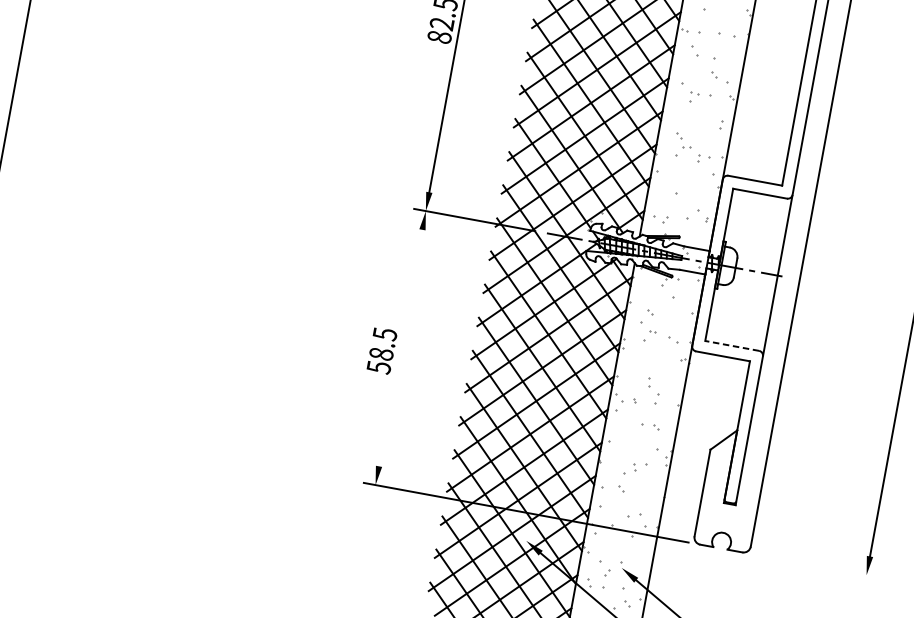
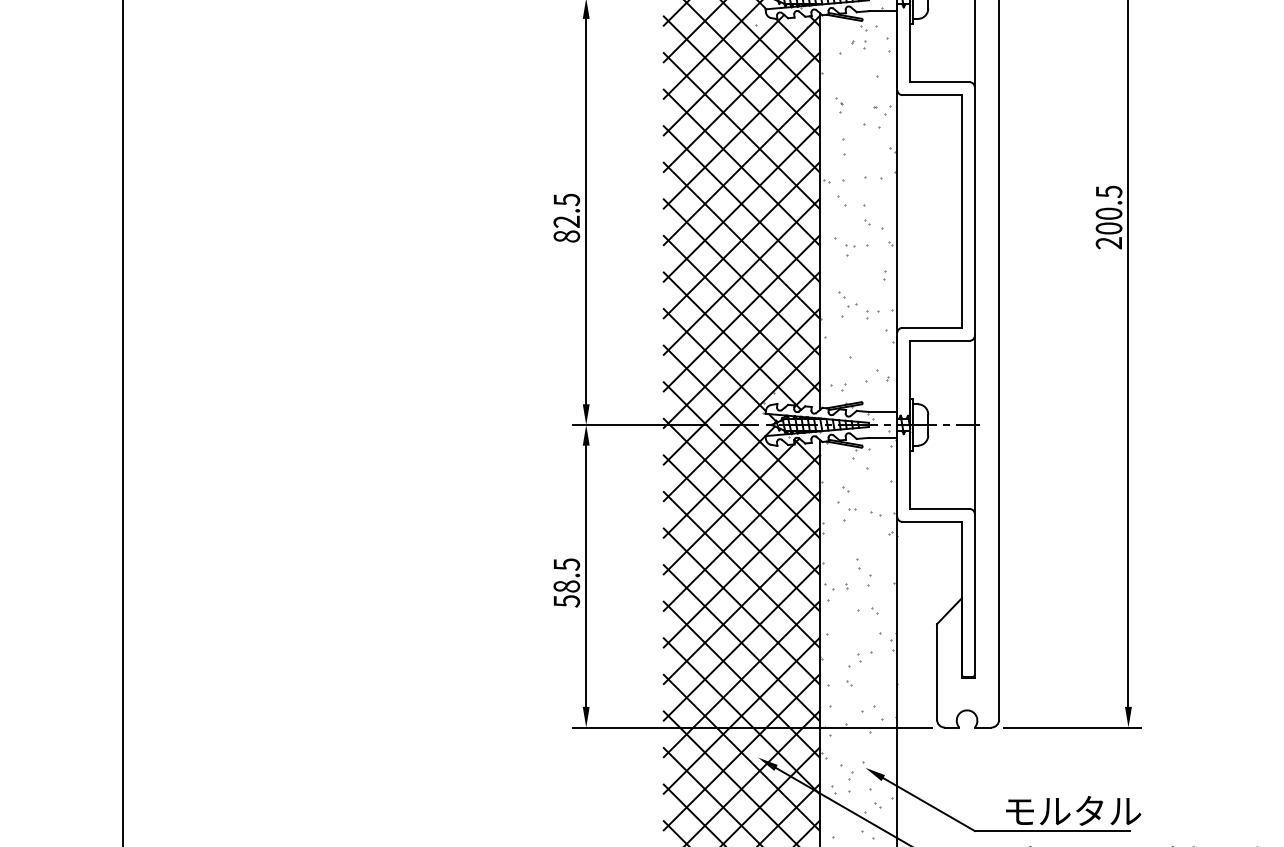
line: (731, 345) -> (939, 508), dashed -> solid
line: (401, 347) -> (586, 575), added
line: (815, 565) -> (1072, 727), added

